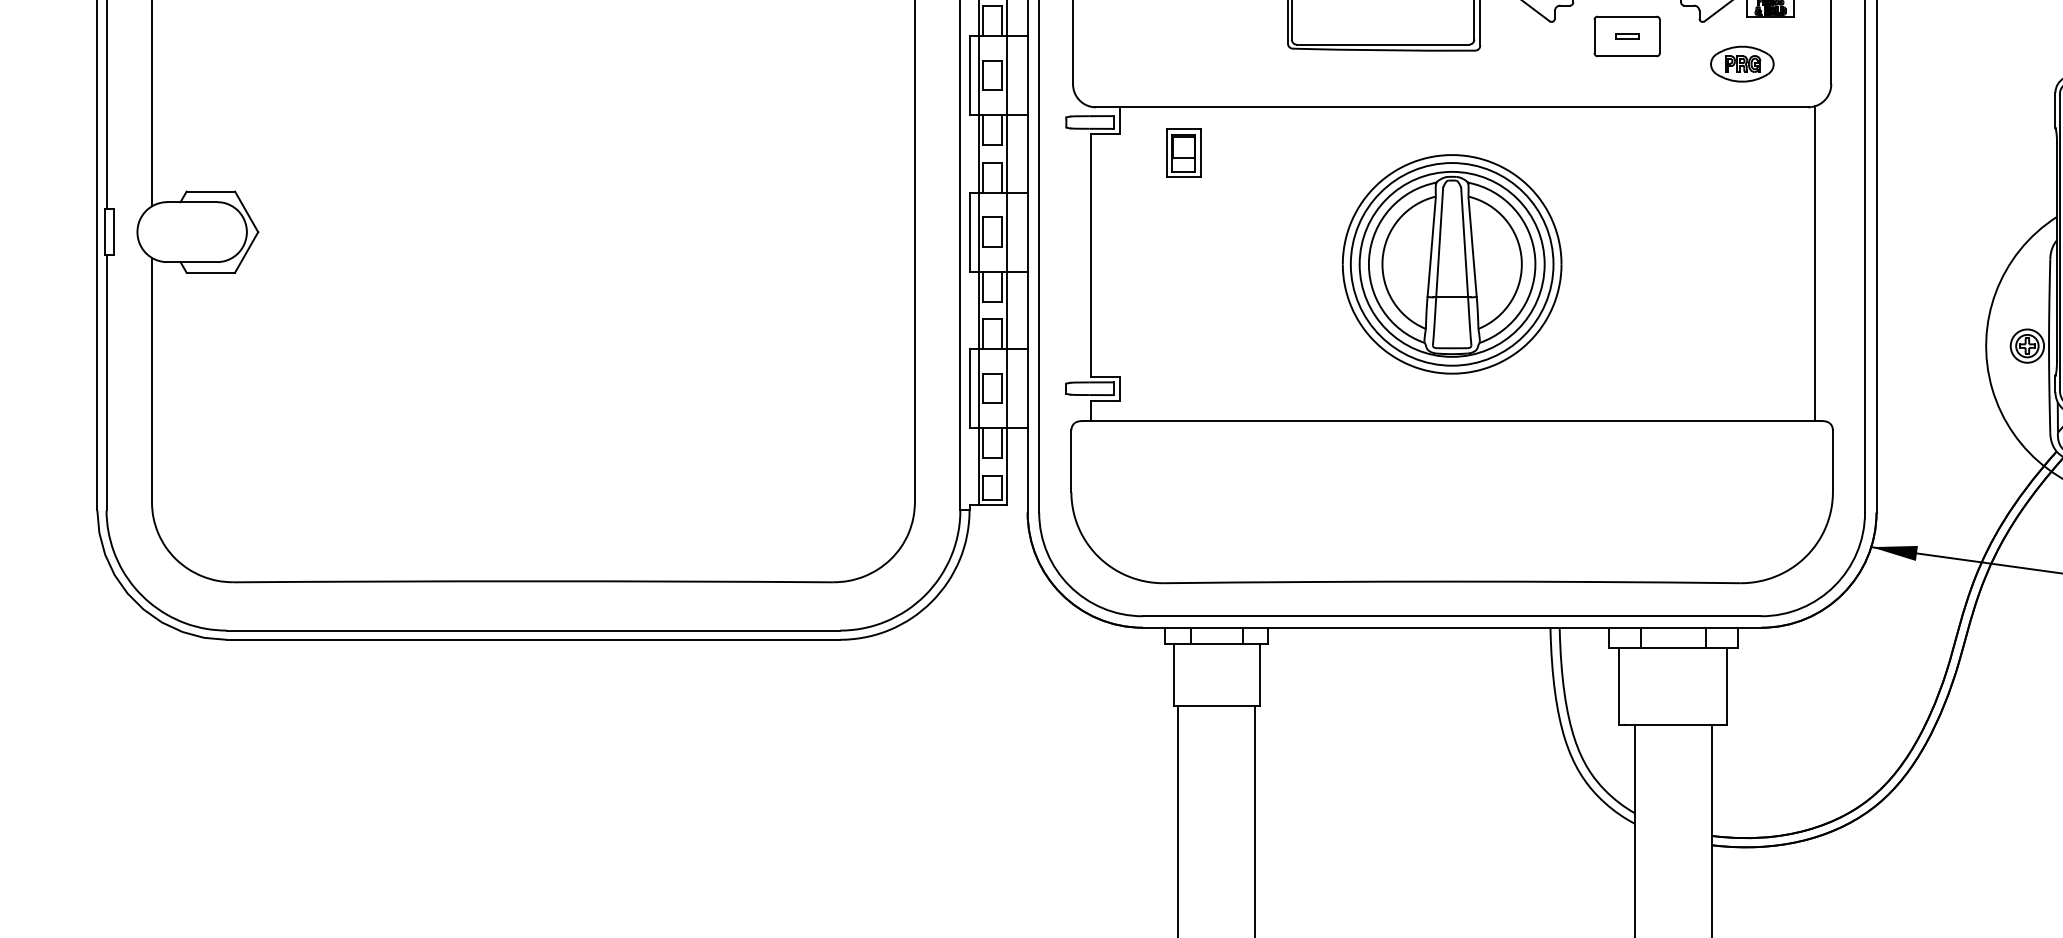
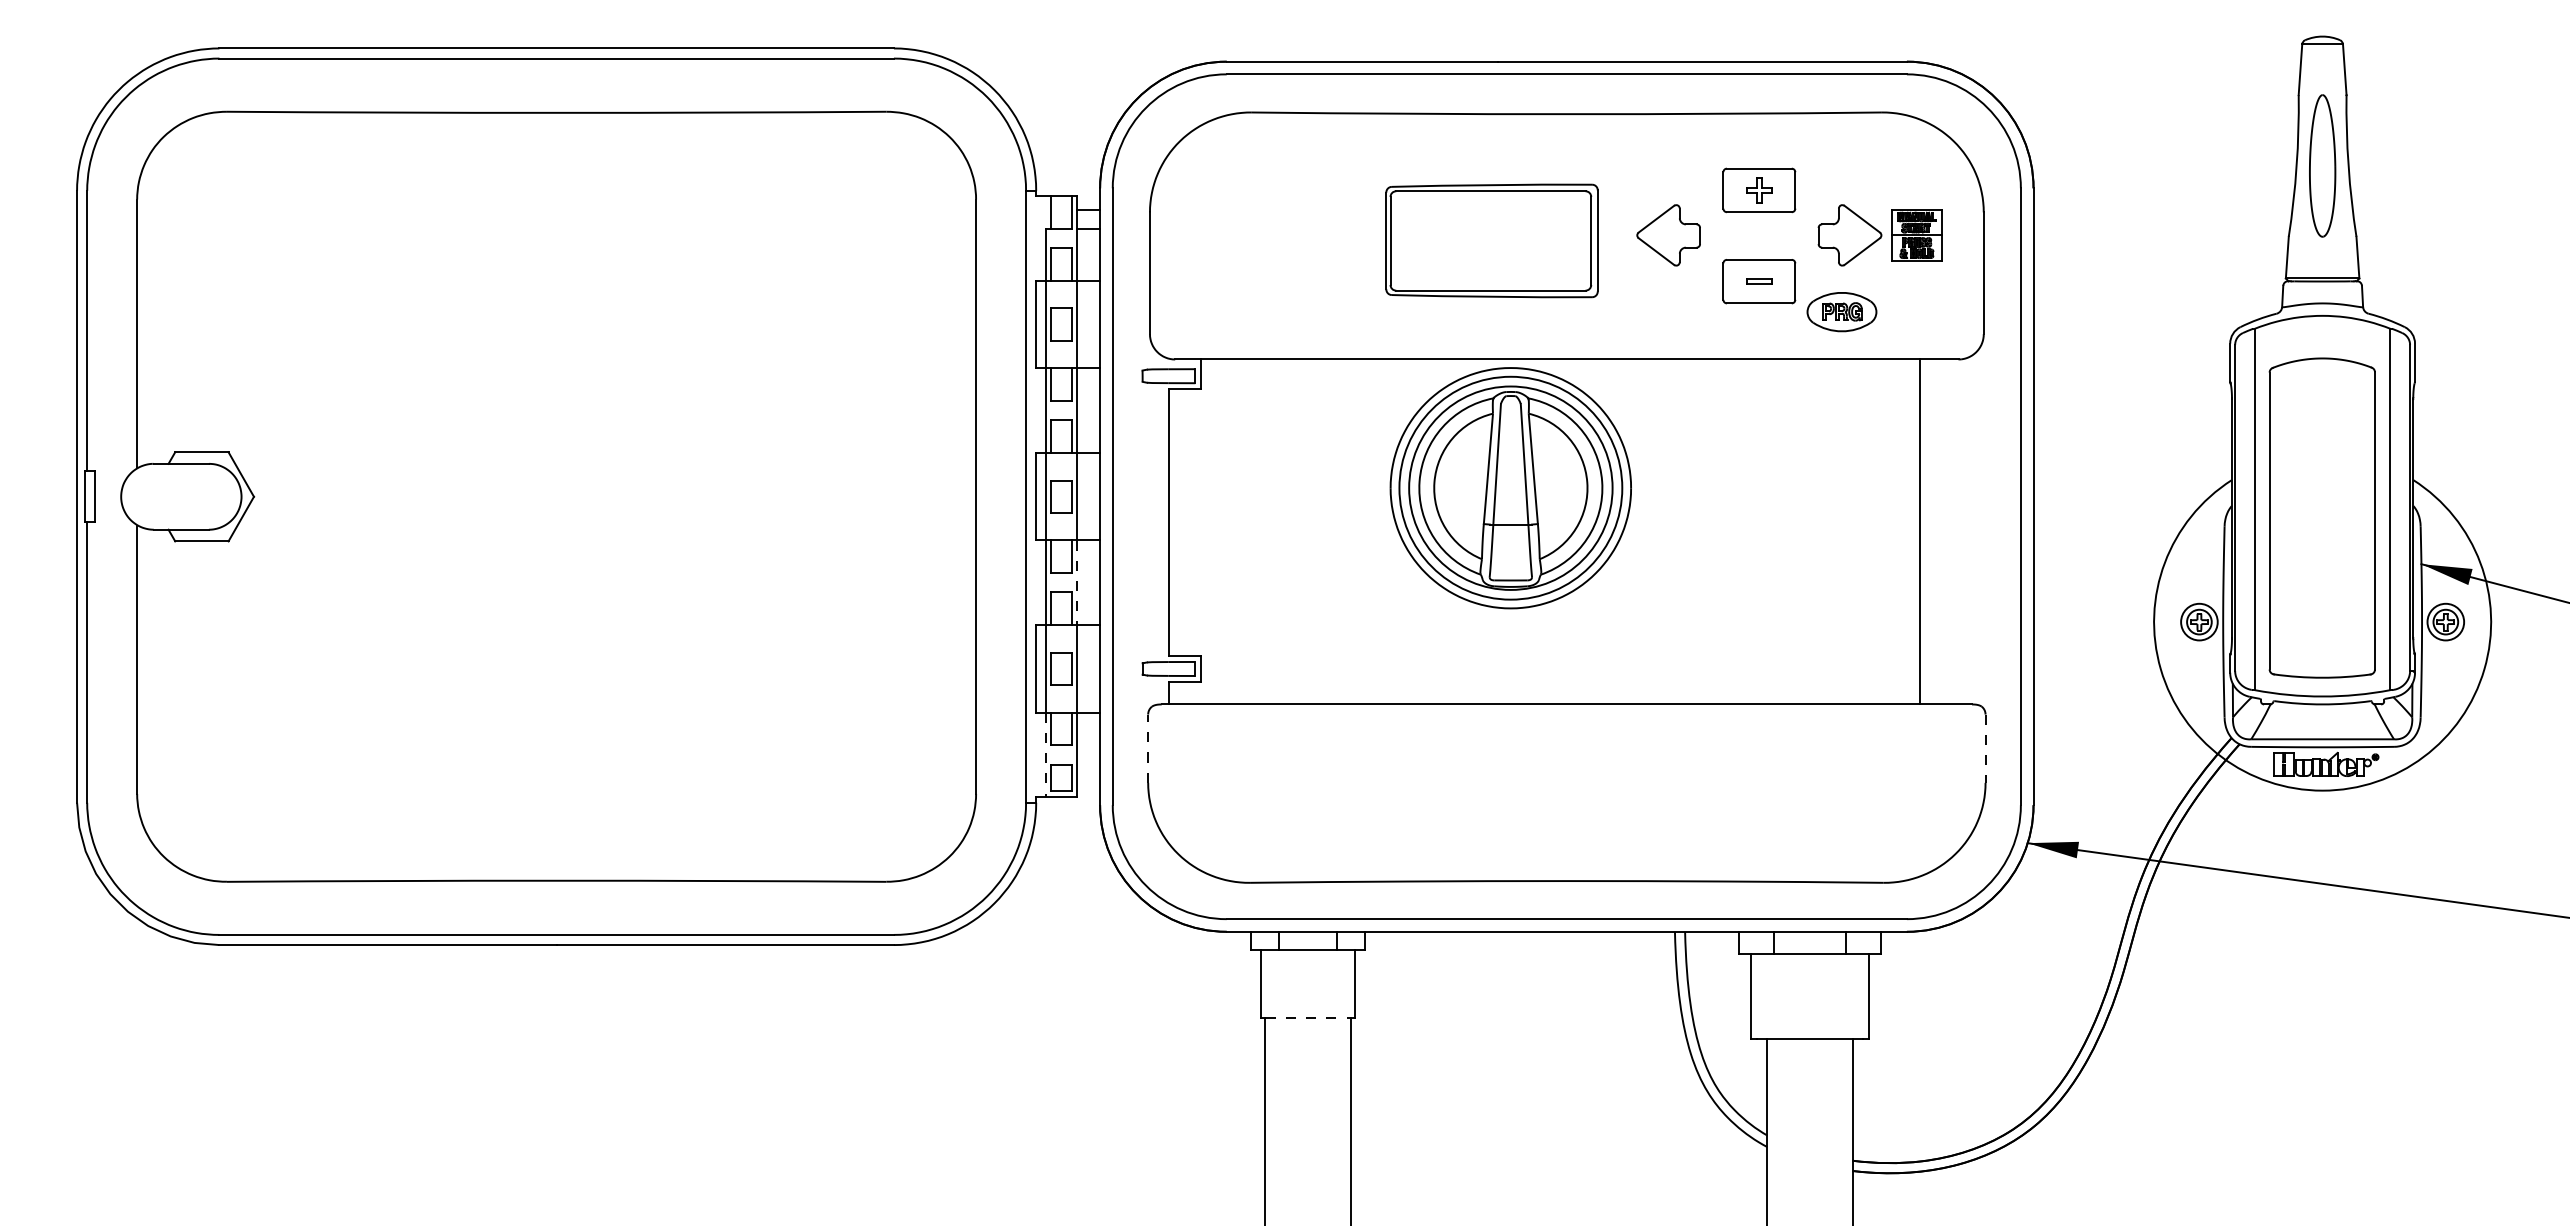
part: (1741, 64) -> (1841, 312), moved
part: (1183, 153) -> (1271, 410), removed
line: (1814, 263) -> (1920, 531), moved
part: (1451, 264) -> (1510, 488), moved
line: (1006, 310) -> (1076, 582), solid -> dashed
line: (1071, 461) -> (1148, 748), solid -> dashed
line: (1832, 461) -> (1985, 749), solid -> dashed
line: (978, 467) -> (1046, 755), solid -> dashed
line: (1217, 705) -> (1308, 1017), solid -> dashed

